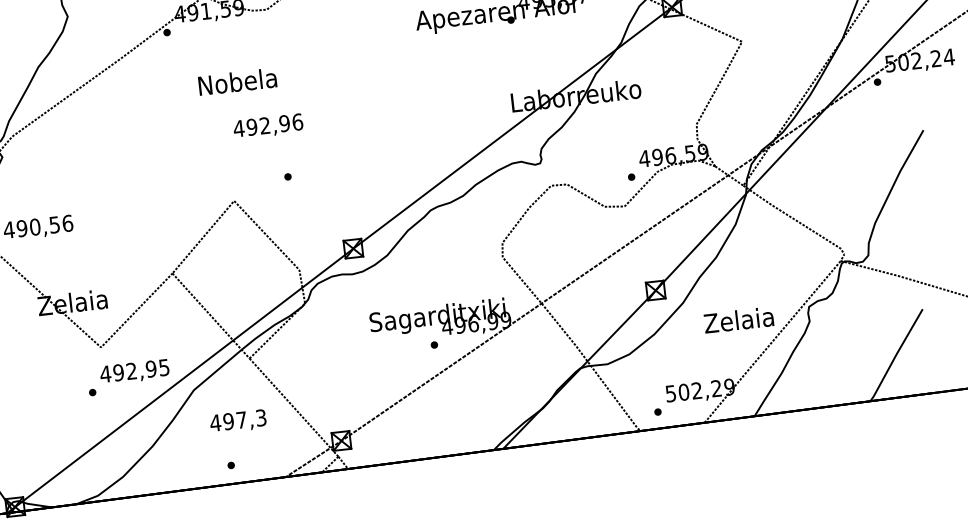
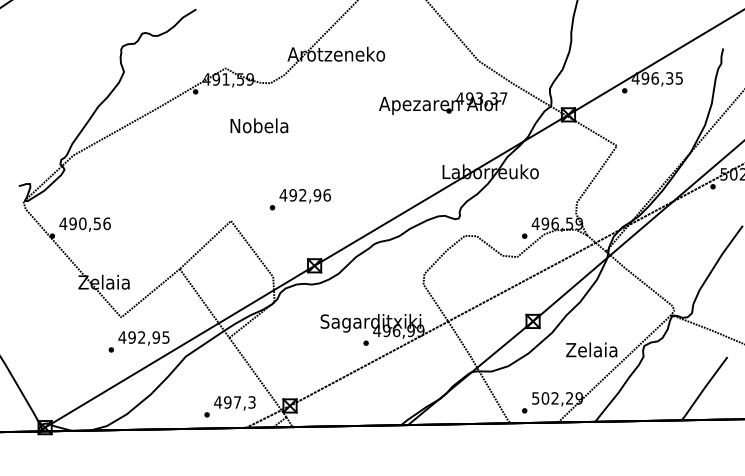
text: (237, 81) -> (259, 125), moved
text: (267, 127) -> (304, 196), moved
text: (237, 421) -> (234, 403), moved

